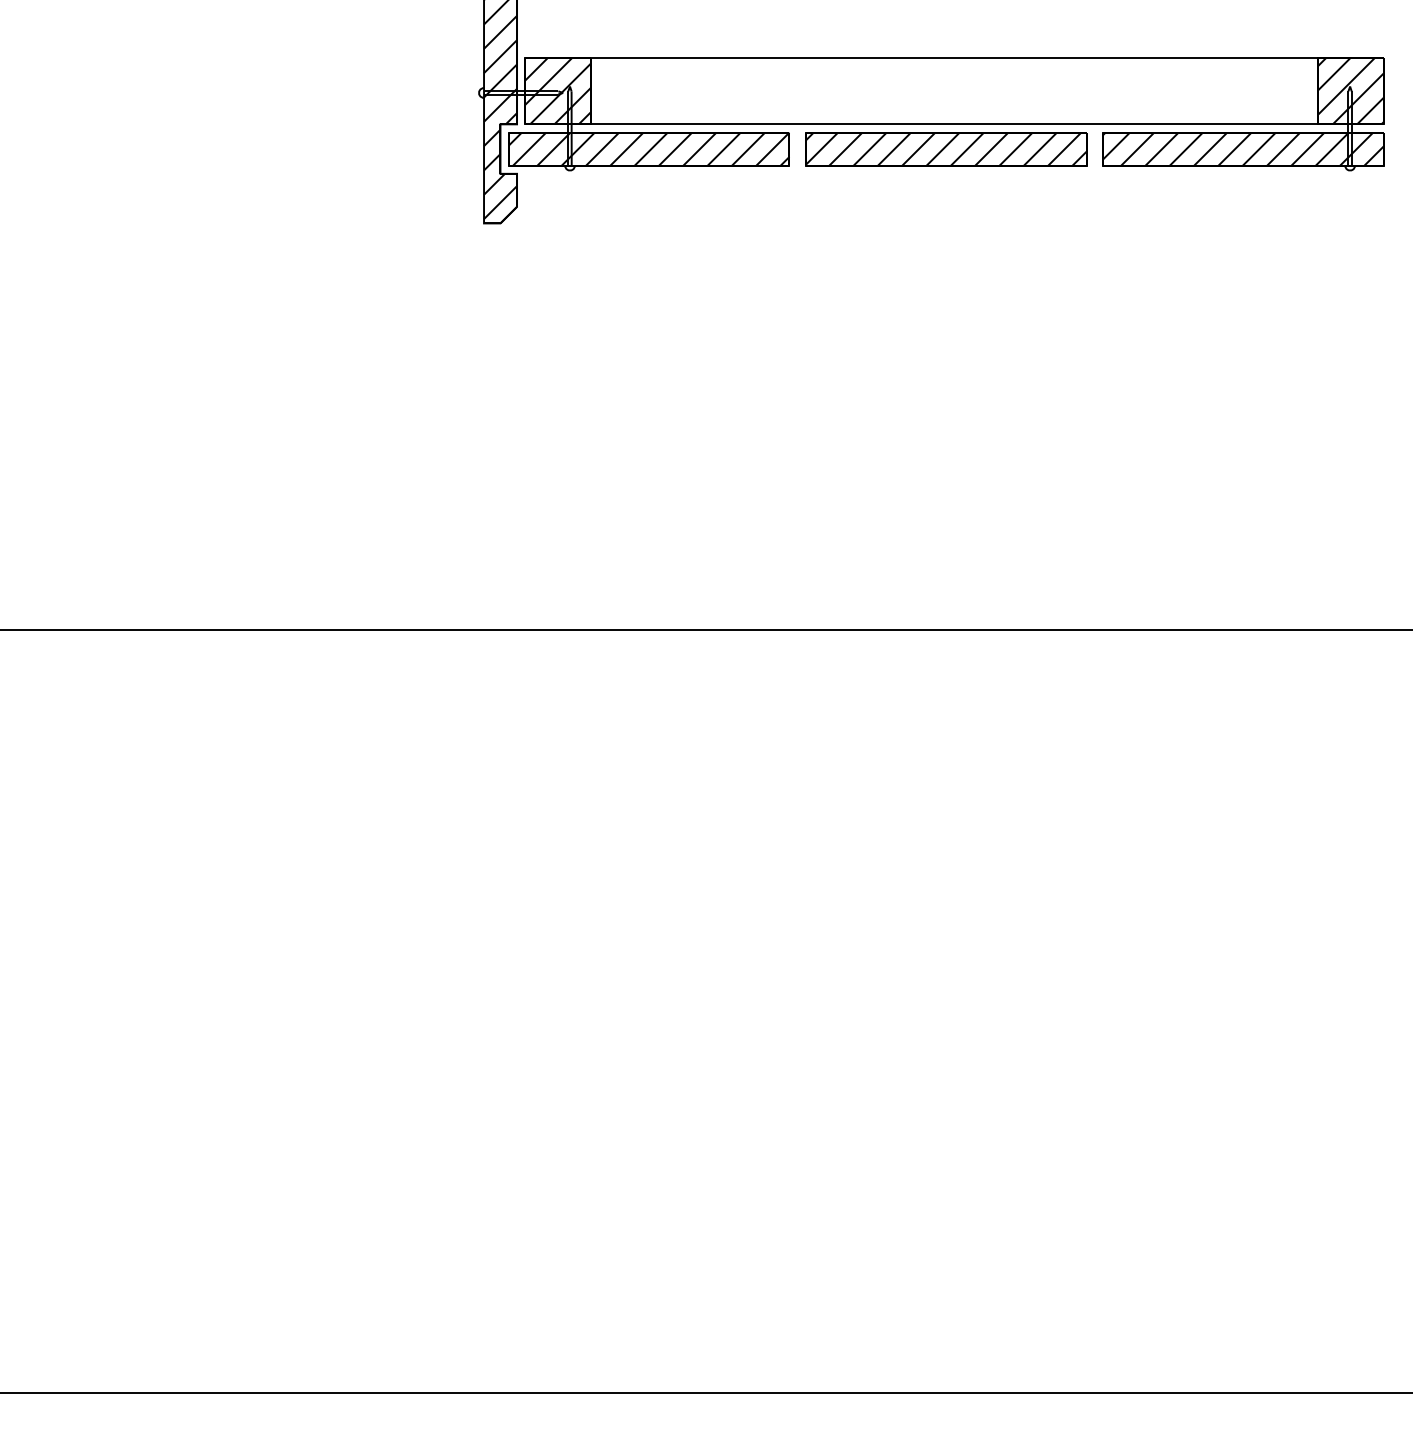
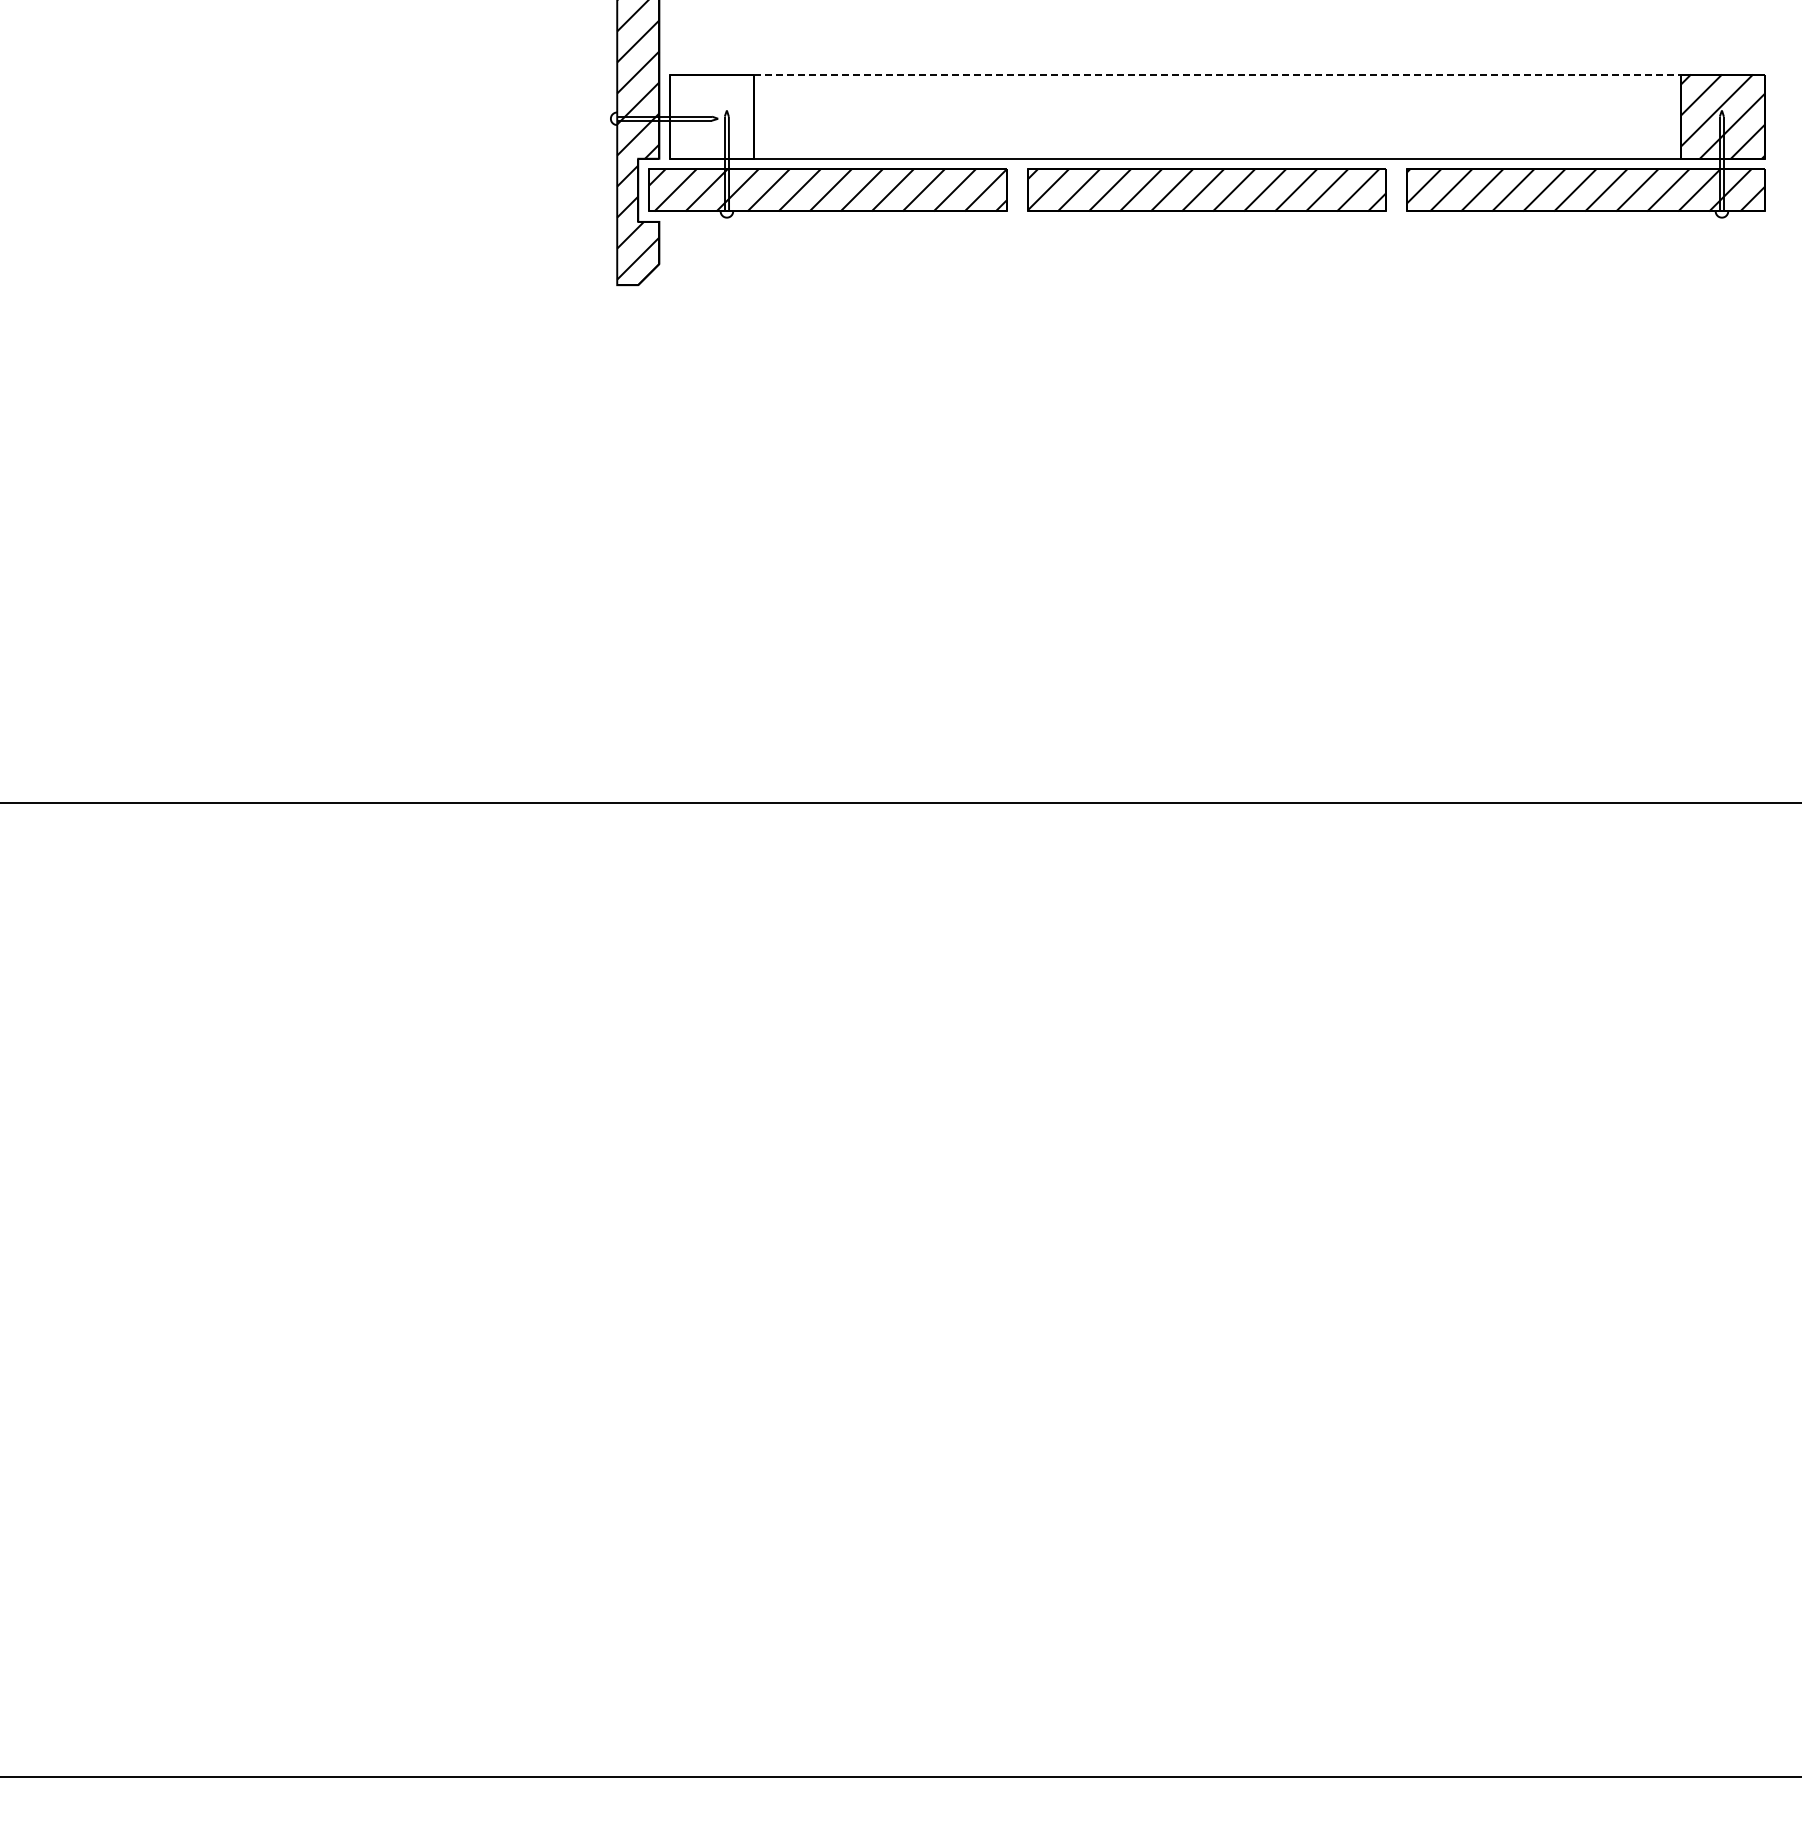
line: (954, 58) -> (1217, 74), solid -> dashed
hatch: (557, 91) -> (711, 116), removed

